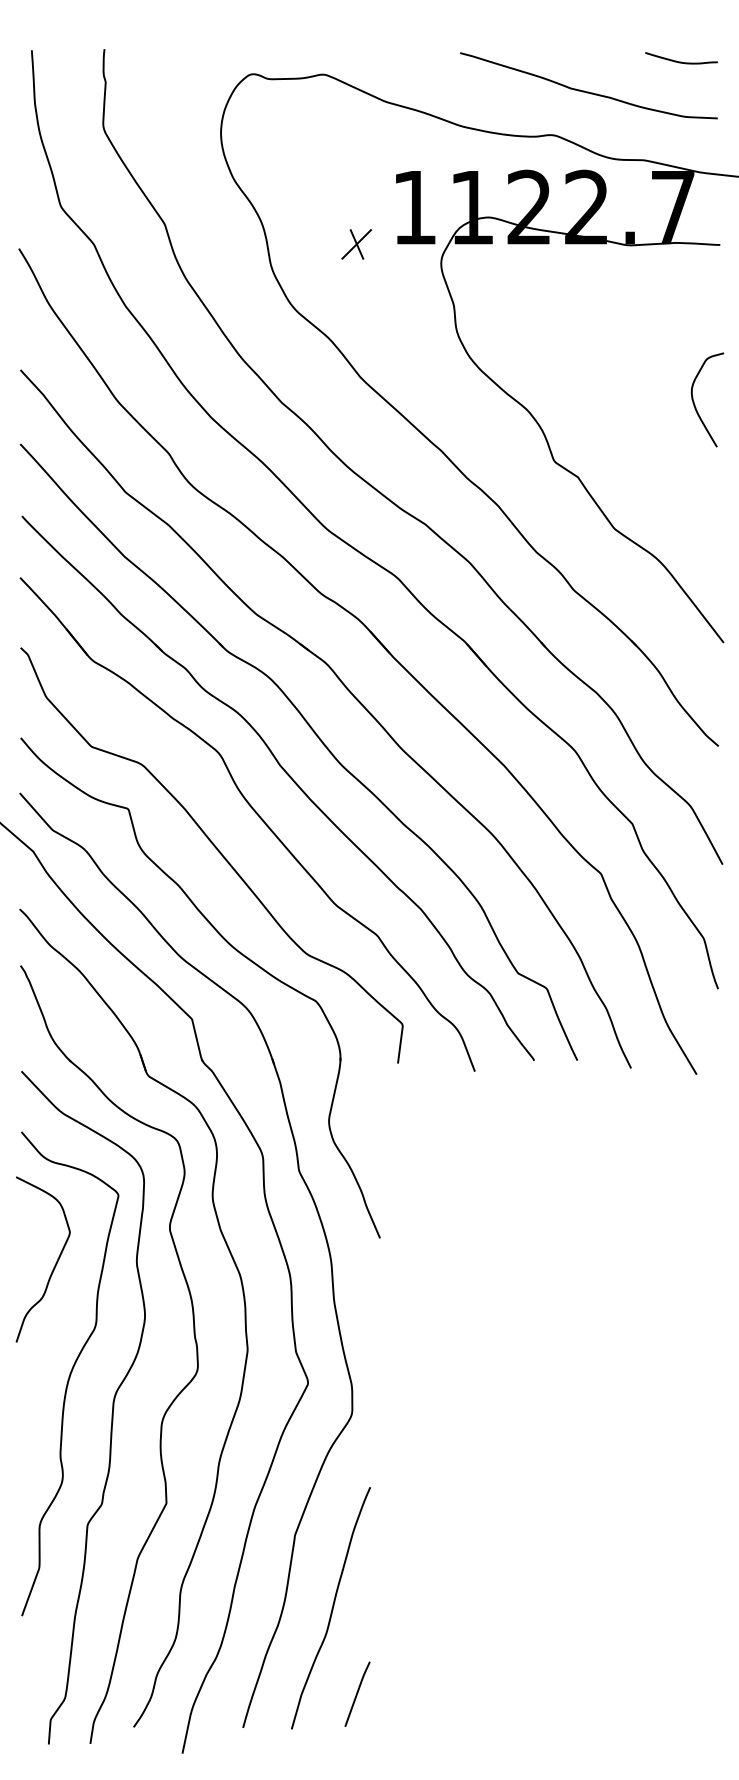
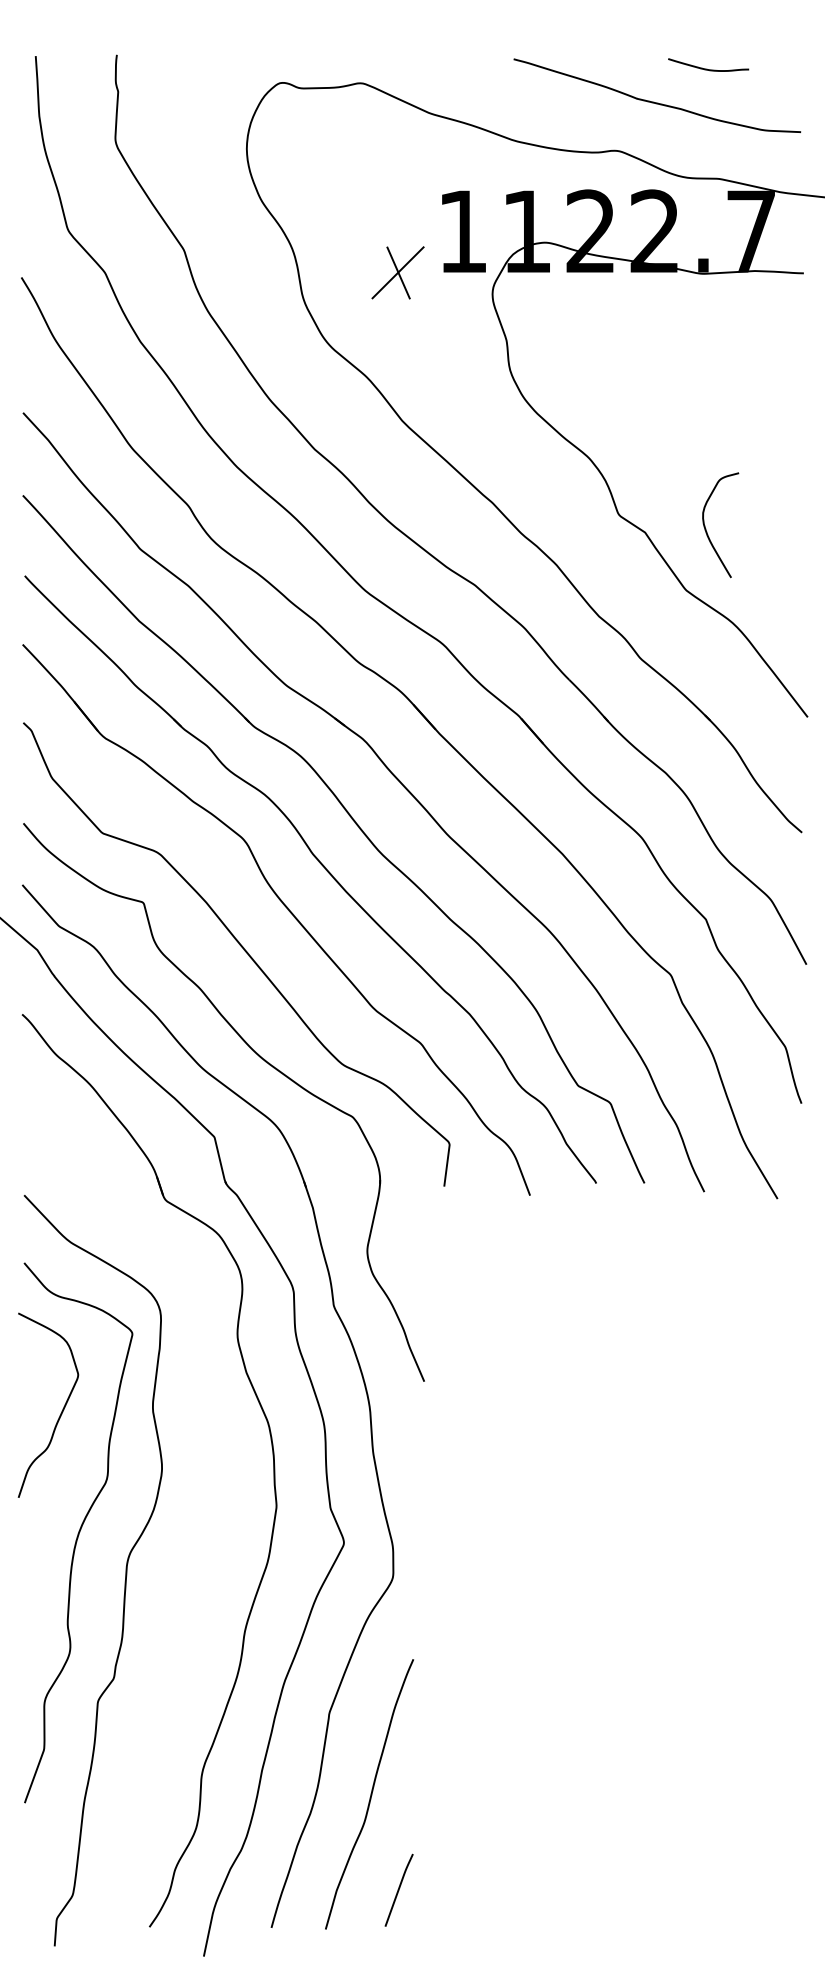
curve: (680, 61) -> (707, 68), moved
part: (356, 244) -> (398, 272), size x1.6
curve: (694, 402) -> (706, 528), moved
part: (171, 1402) -> (191, 1564), removed

